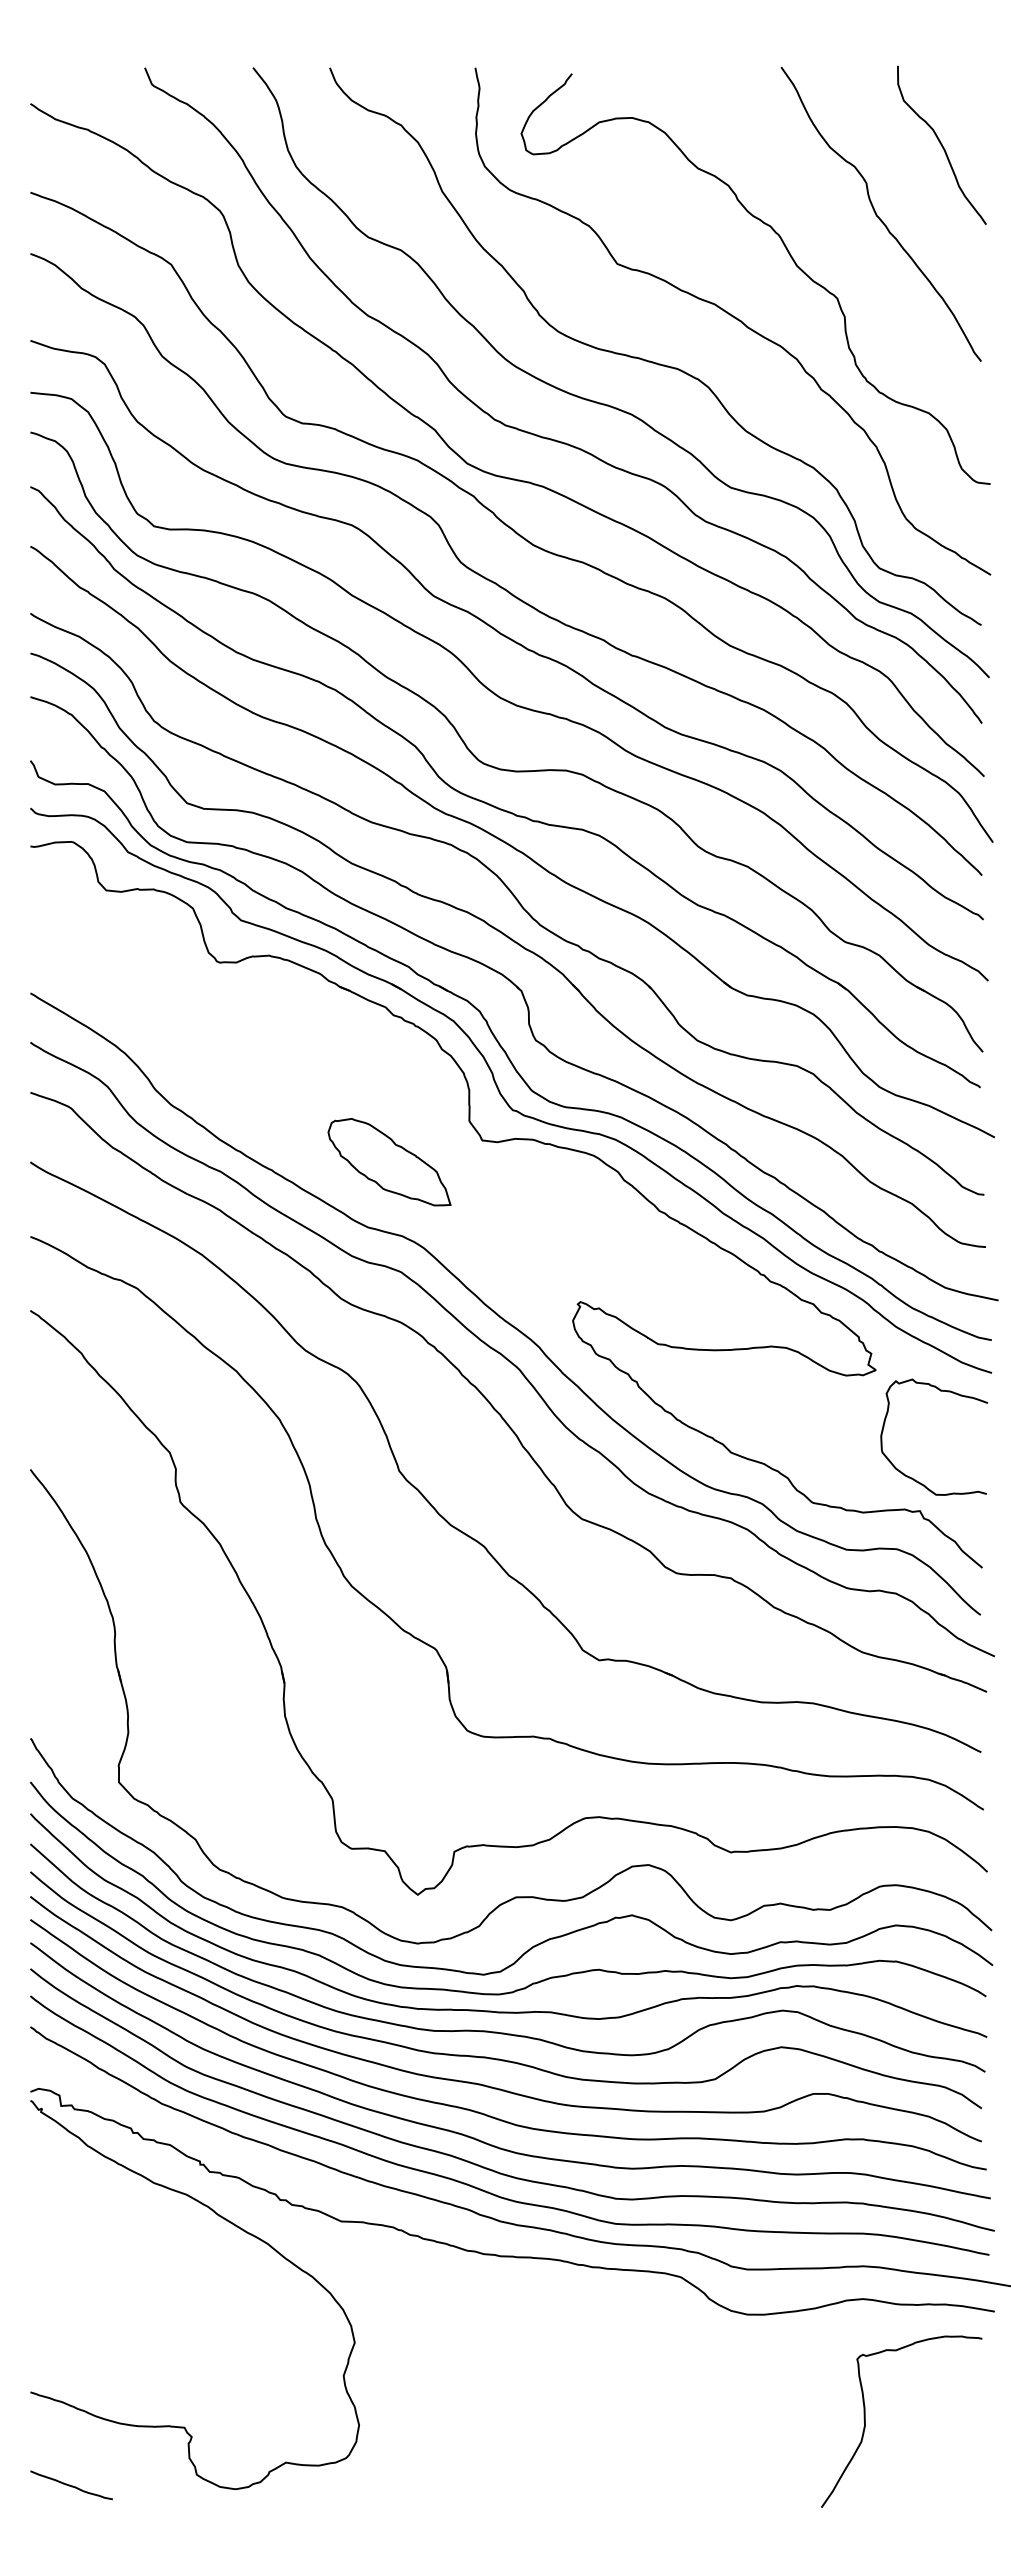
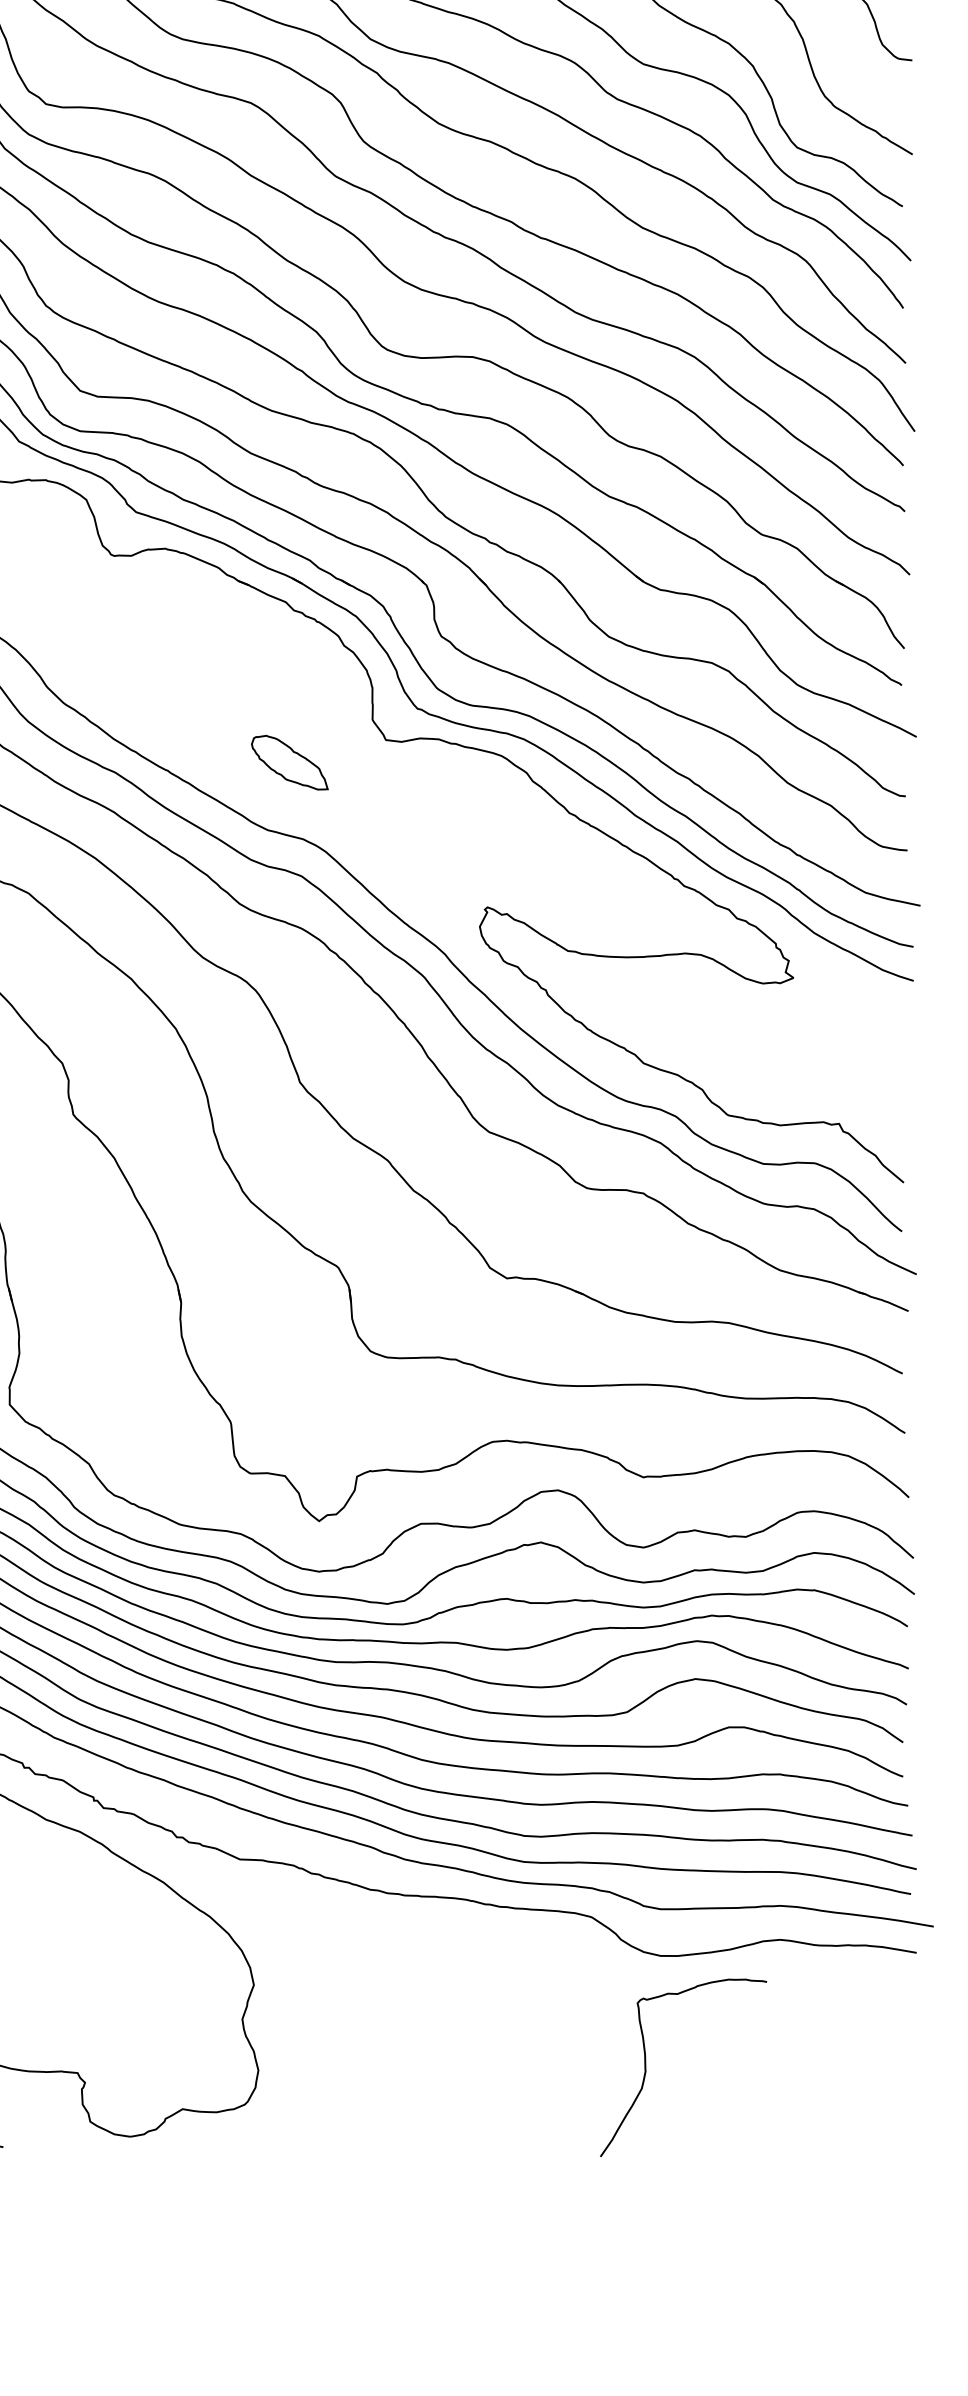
part: (389, 1162) -> (289, 762), size x0.6
curve: (940, 1391) -> (860, 1000), removed
curve: (865, 2421) -> (646, 2067), moved

